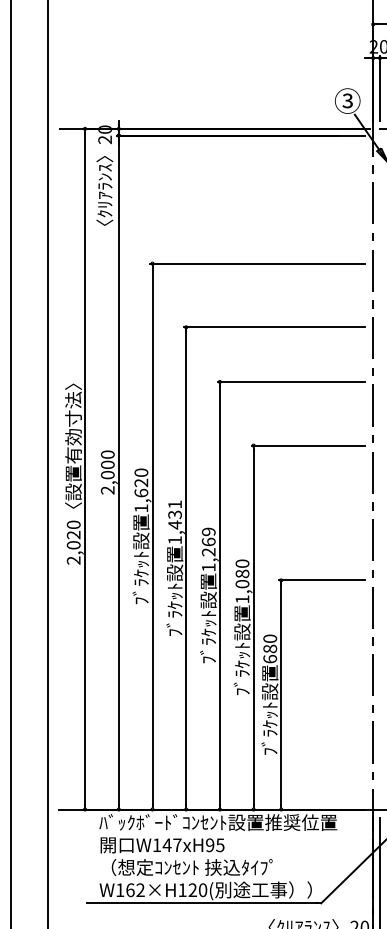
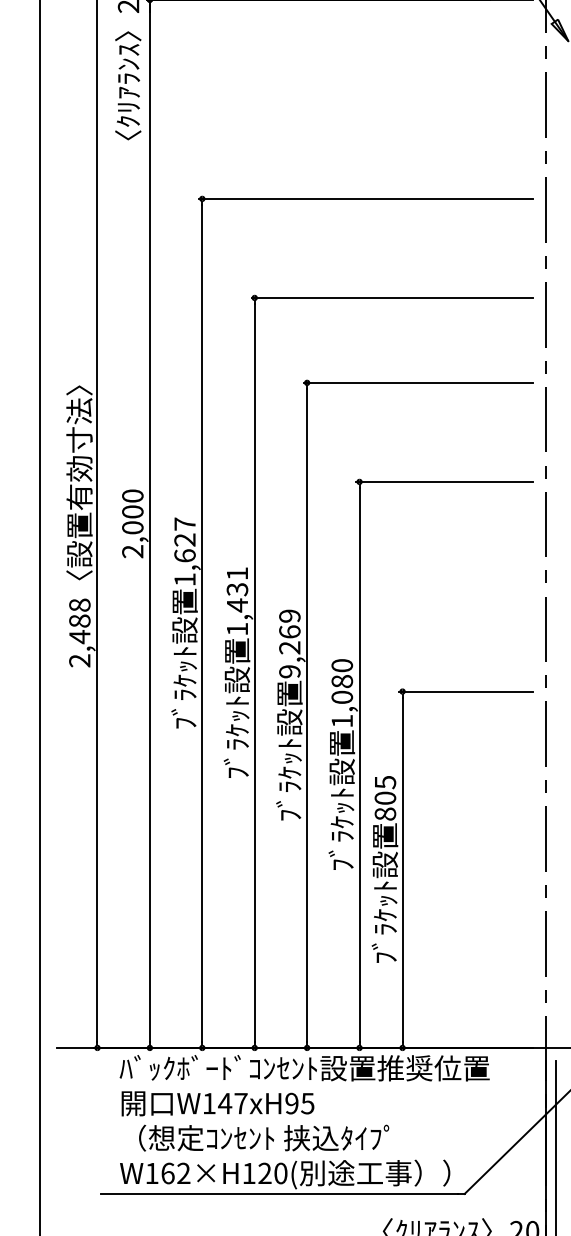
text: (141, 472) -> (185, 523), 1,620 -> 1,627
text: (73, 534) -> (79, 620), 2,020 -> 2,488
text: (208, 567) -> (289, 671), 1,269 -> 9,269
text: (269, 648) -> (384, 797), 680 -> 805

